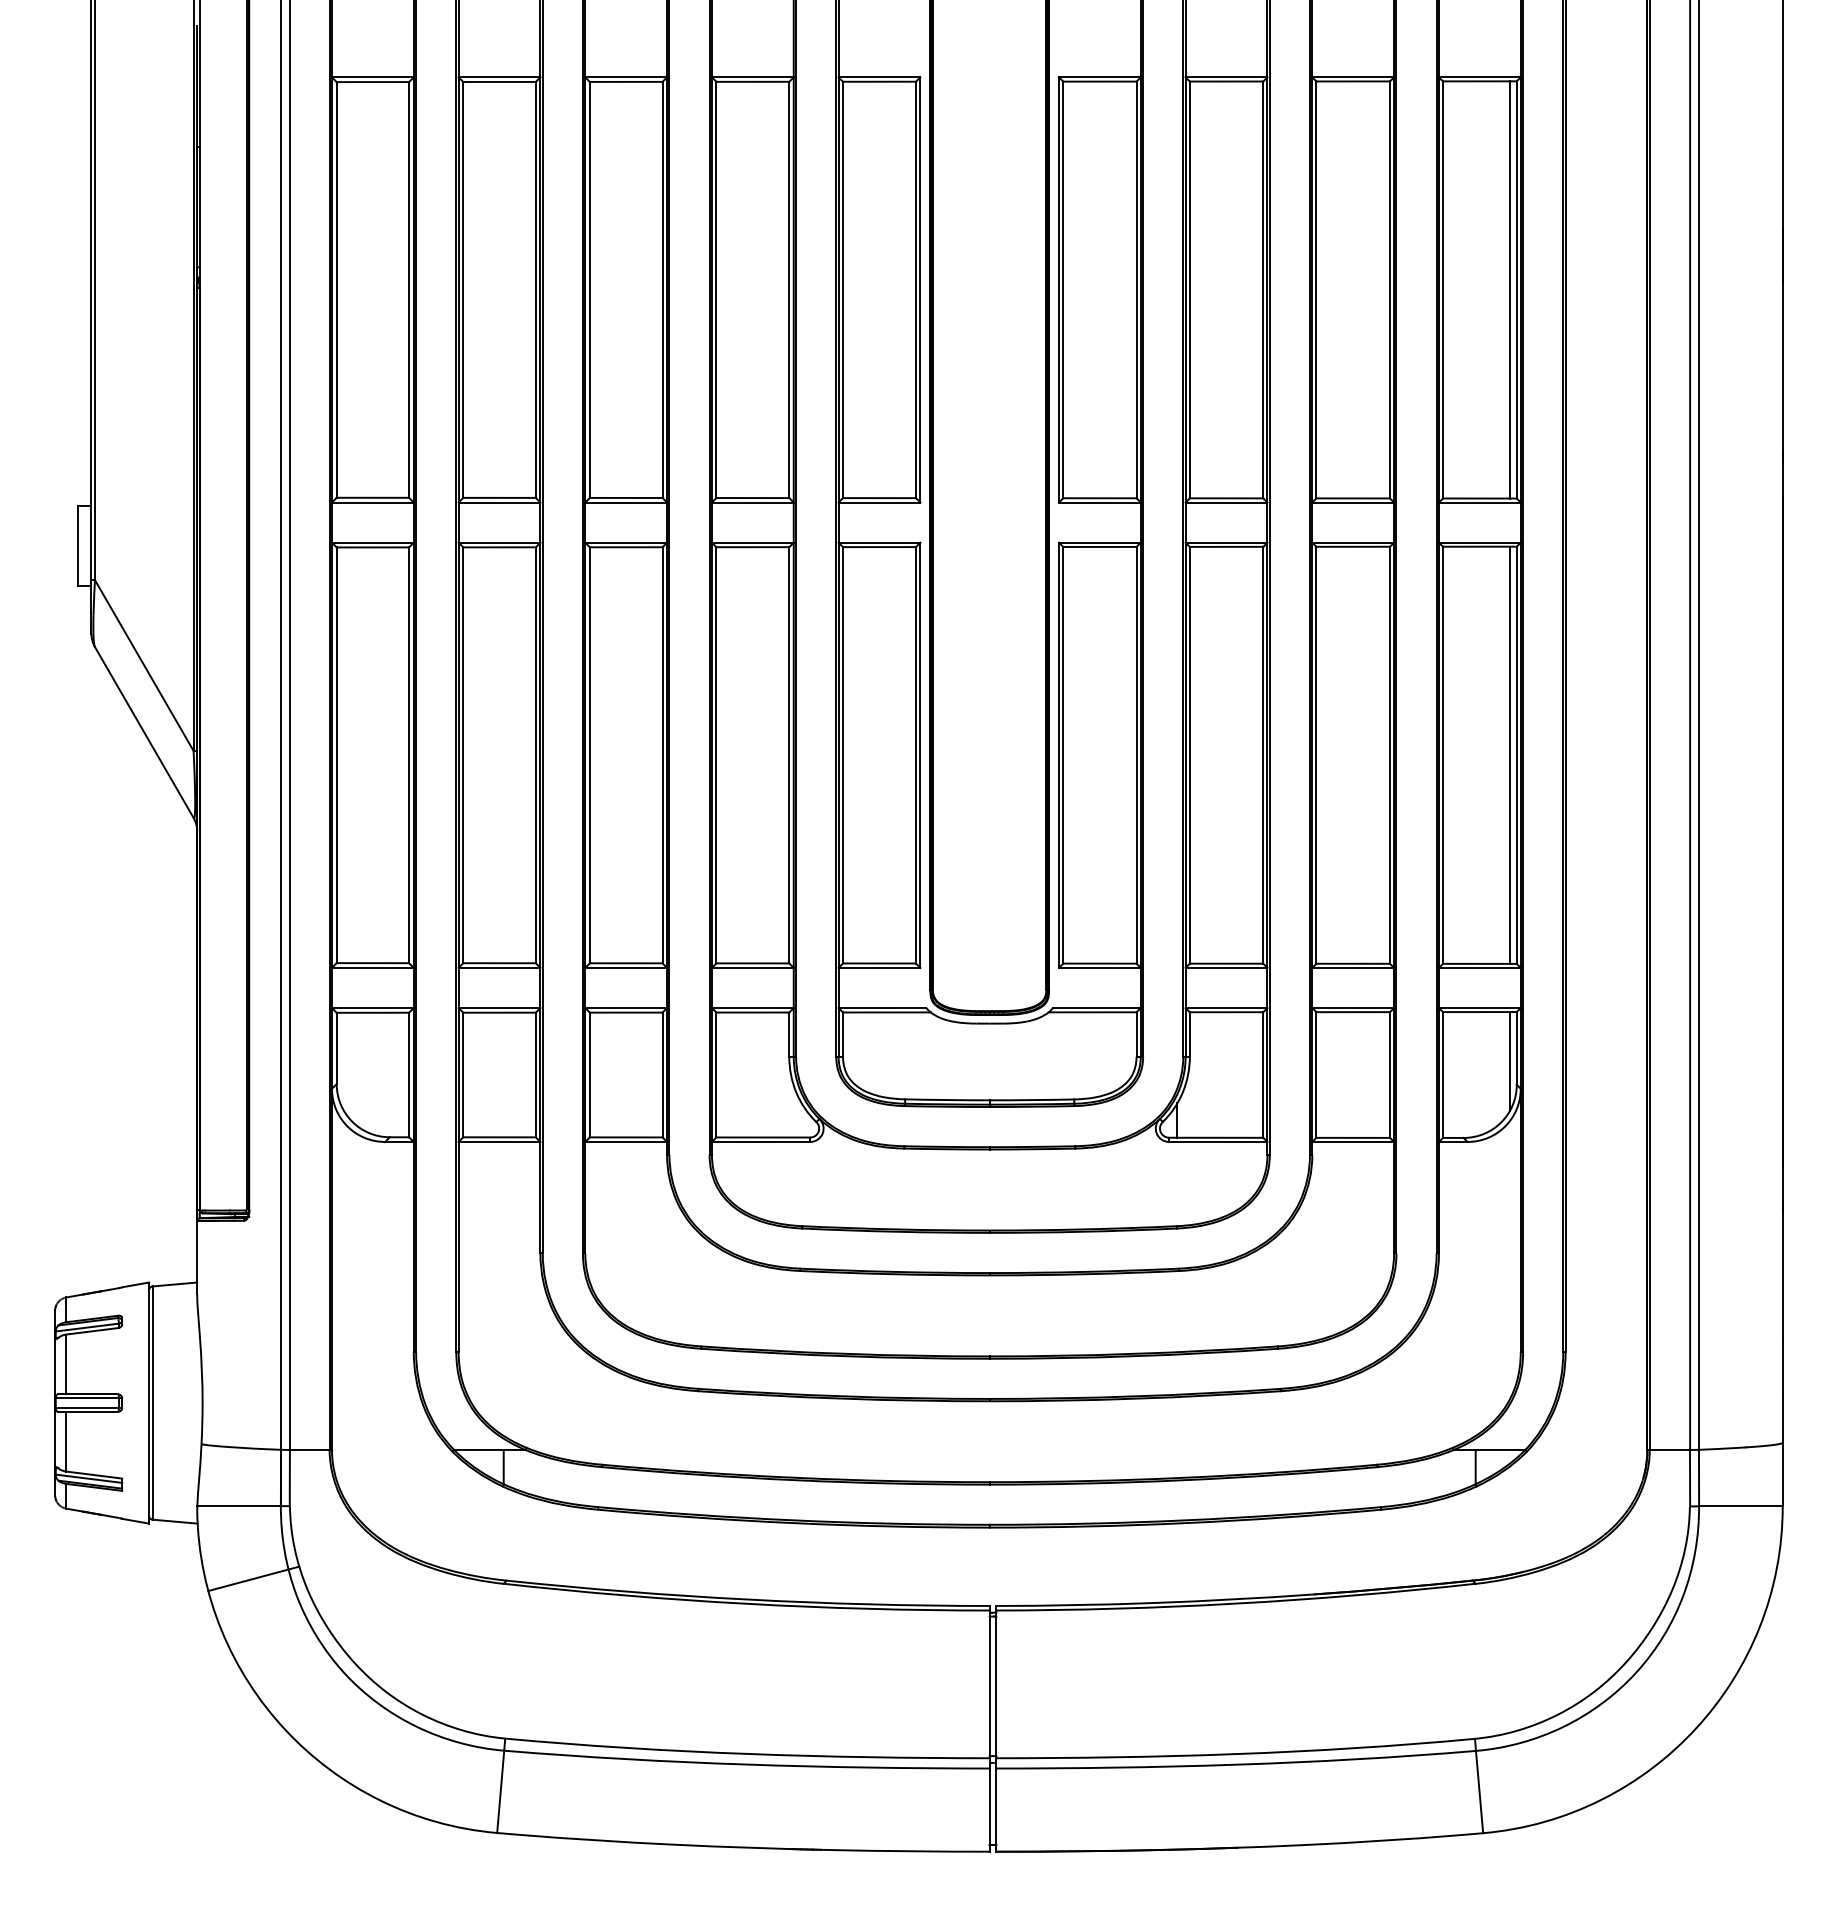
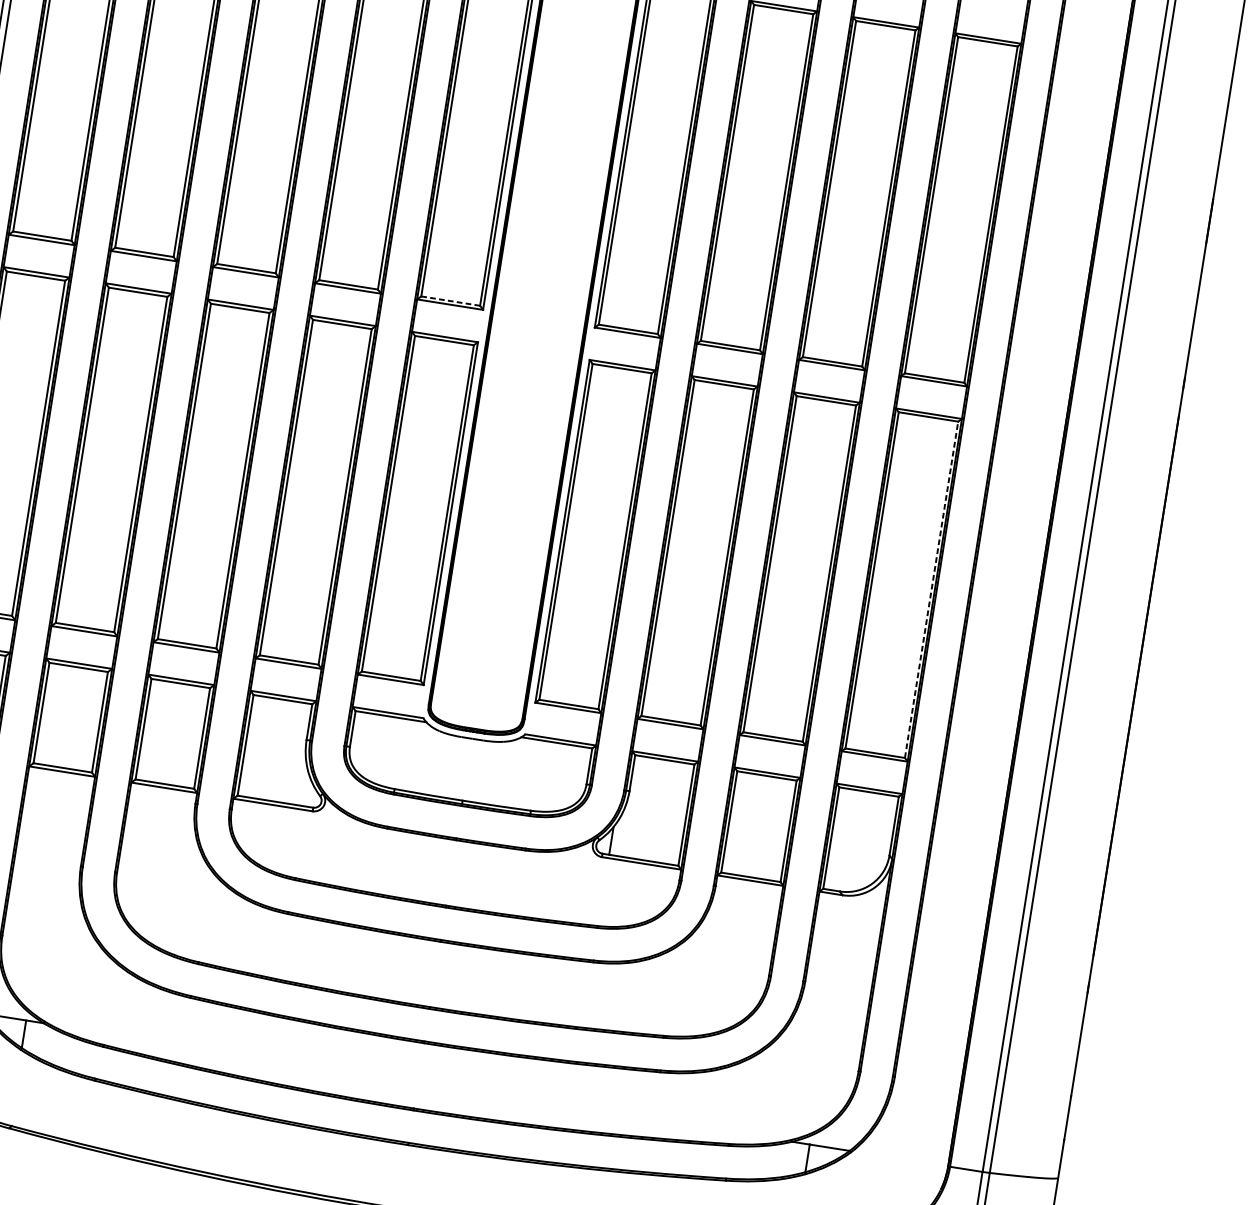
line: (1509, 289) -> (985, 213), removed
line: (880, 498) -> (451, 301), solid -> dashed
line: (1509, 754) -> (925, 588), removed
line: (1516, 755) -> (931, 589), solid -> dashed
line: (1509, 1061) -> (886, 835), removed

